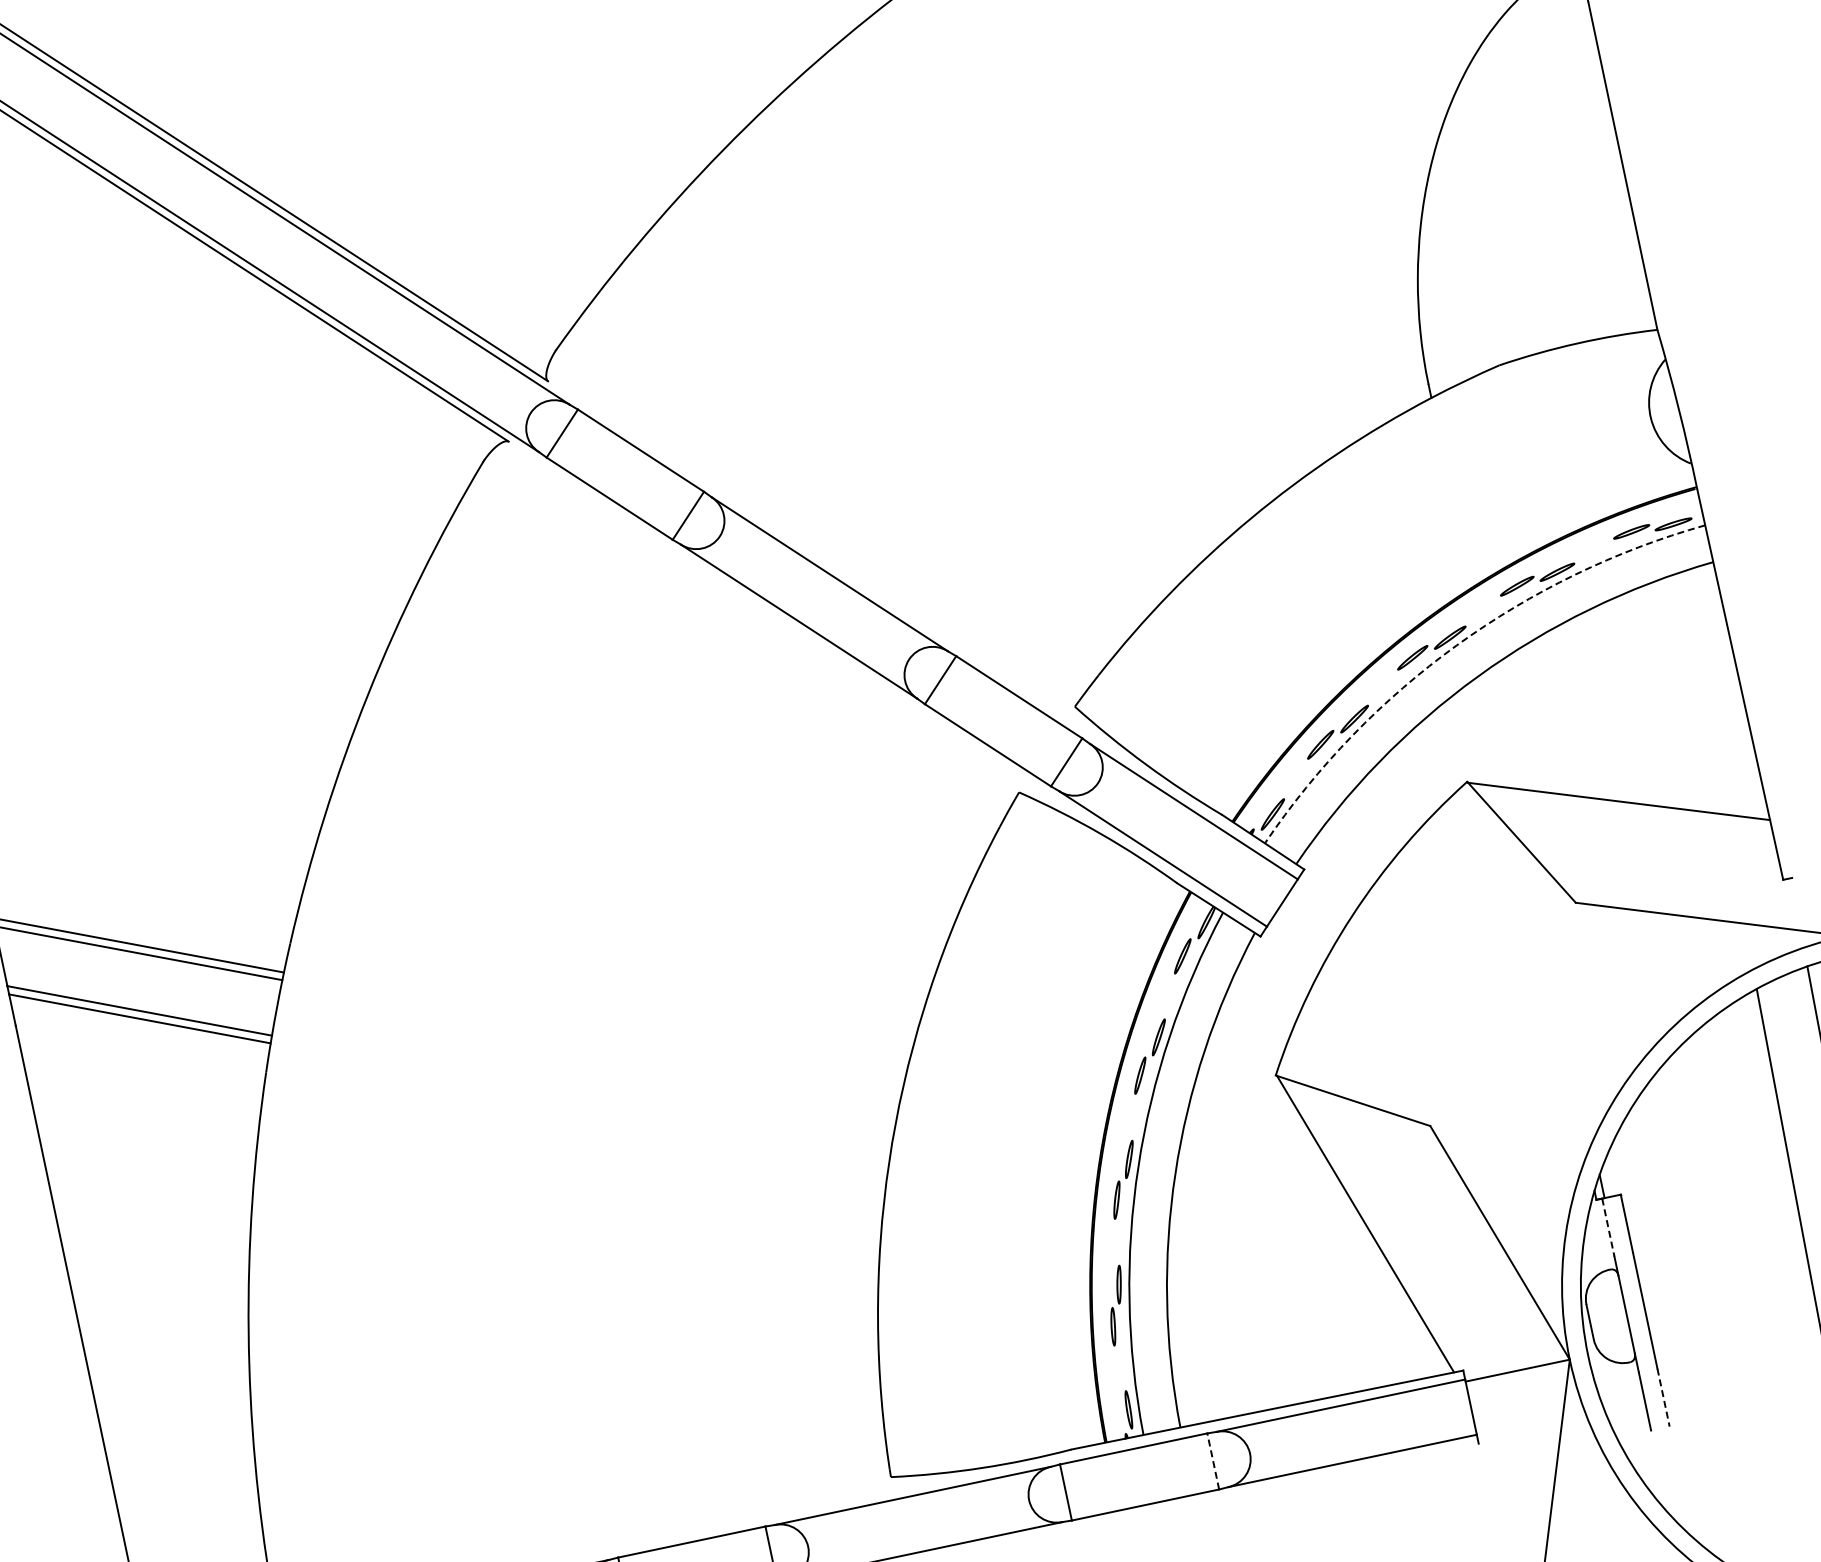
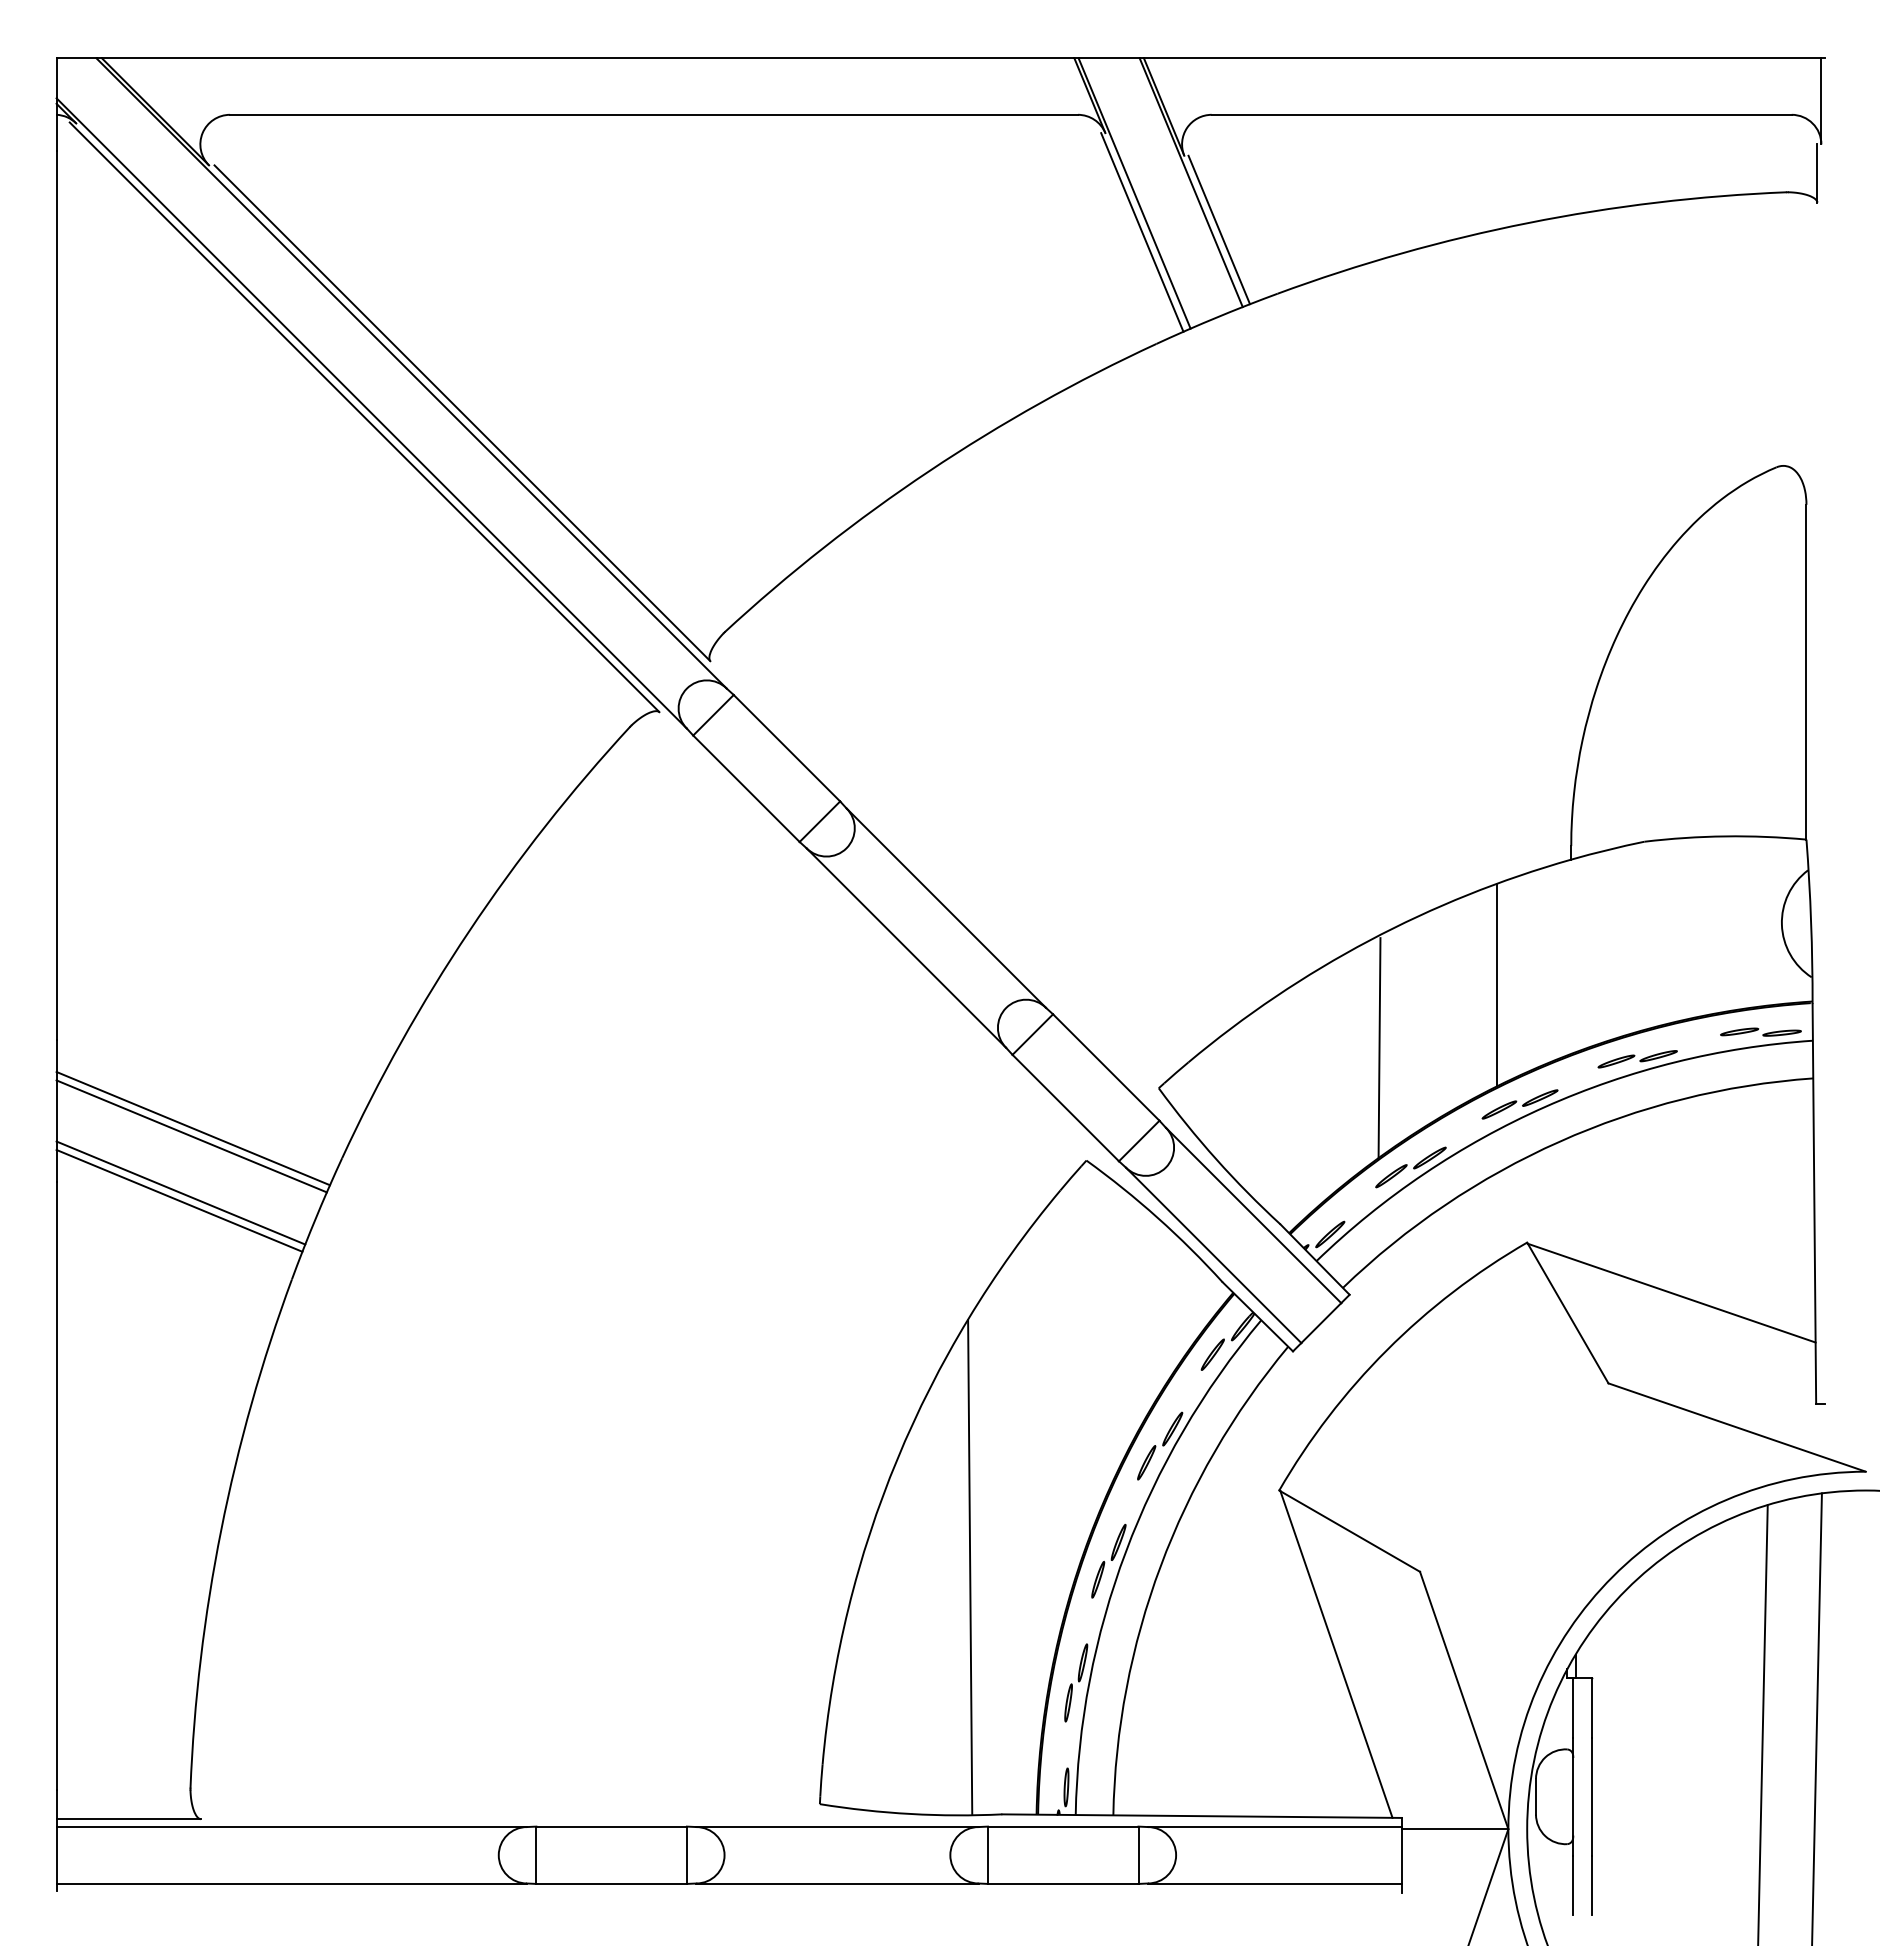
line: (1384, 535) -> (1497, 984), added
line: (1282, 622) -> (1379, 1048), added
arc: (1457, 644) -> (1545, 1106), dashed -> solid
line: (989, 1213) -> (970, 1566), added
line: (1608, 1227) -> (1573, 1707), dashed -> solid
line: (1663, 1397) -> (1592, 1885), dashed -> solid
line: (1213, 1461) -> (1138, 1855), dashed -> solid

